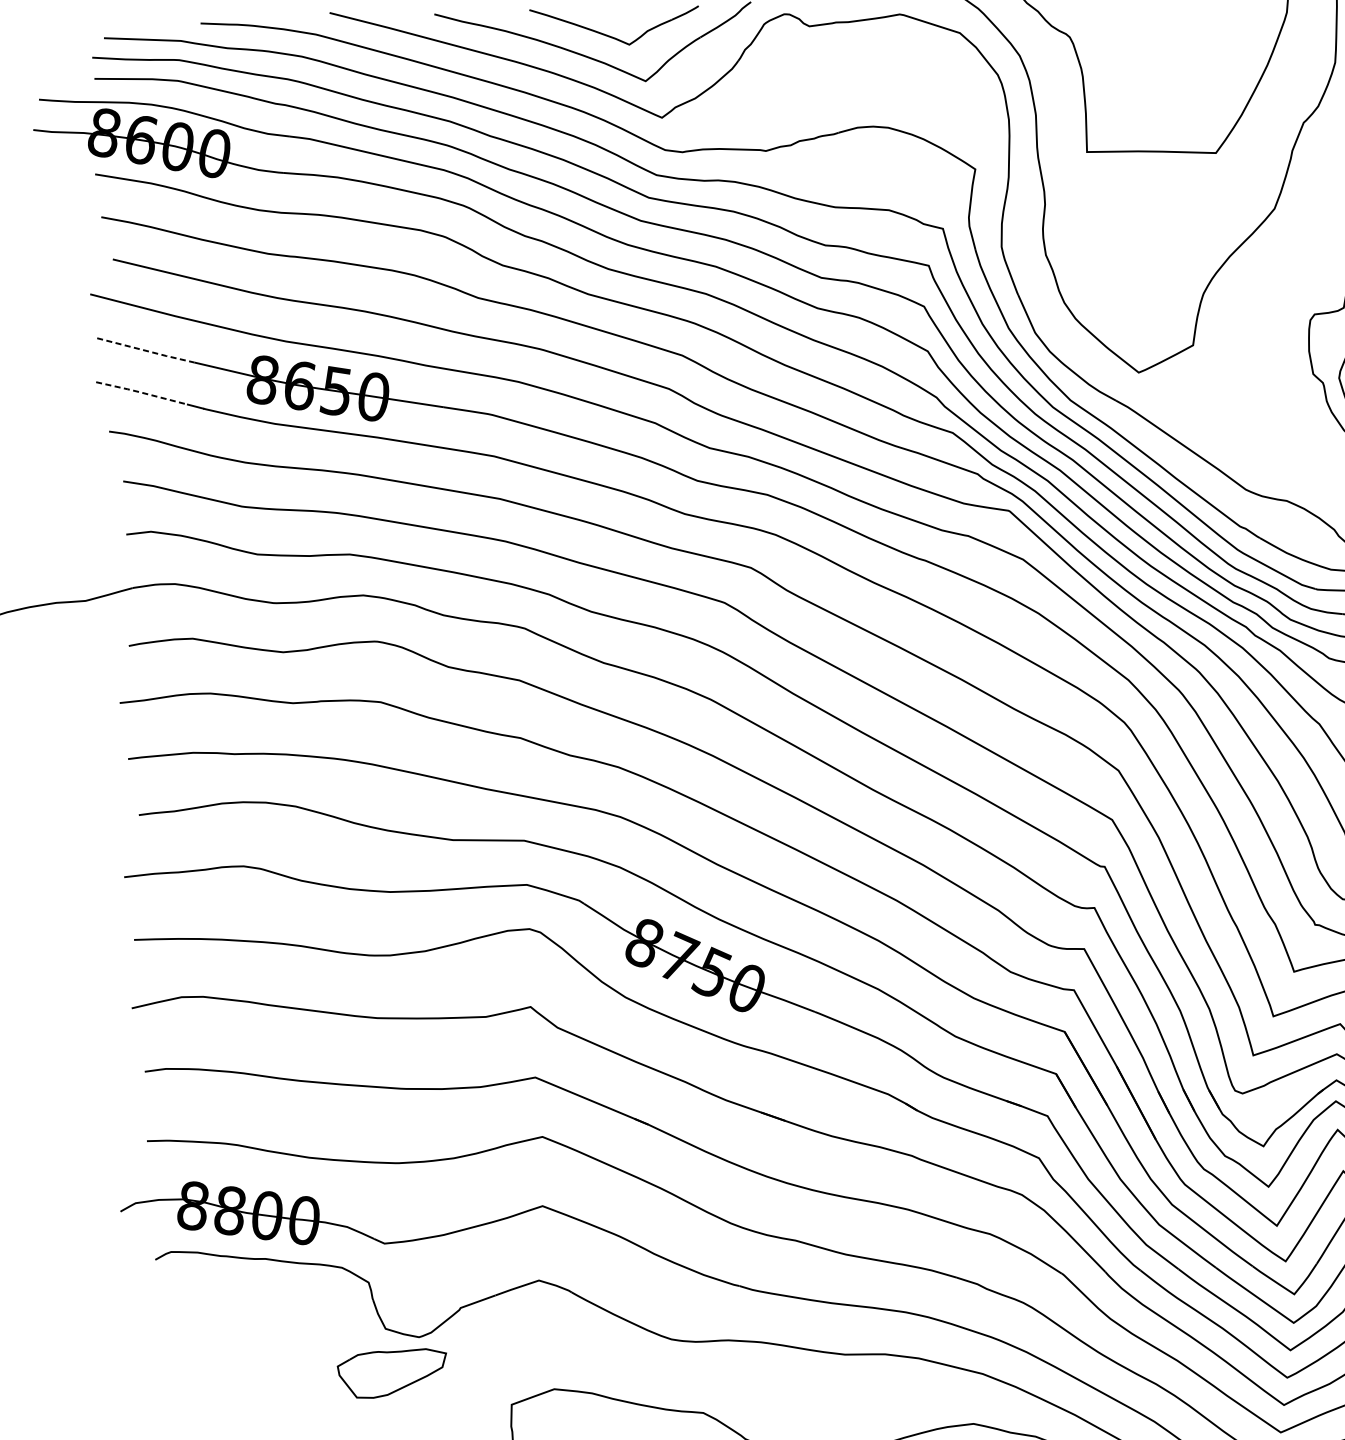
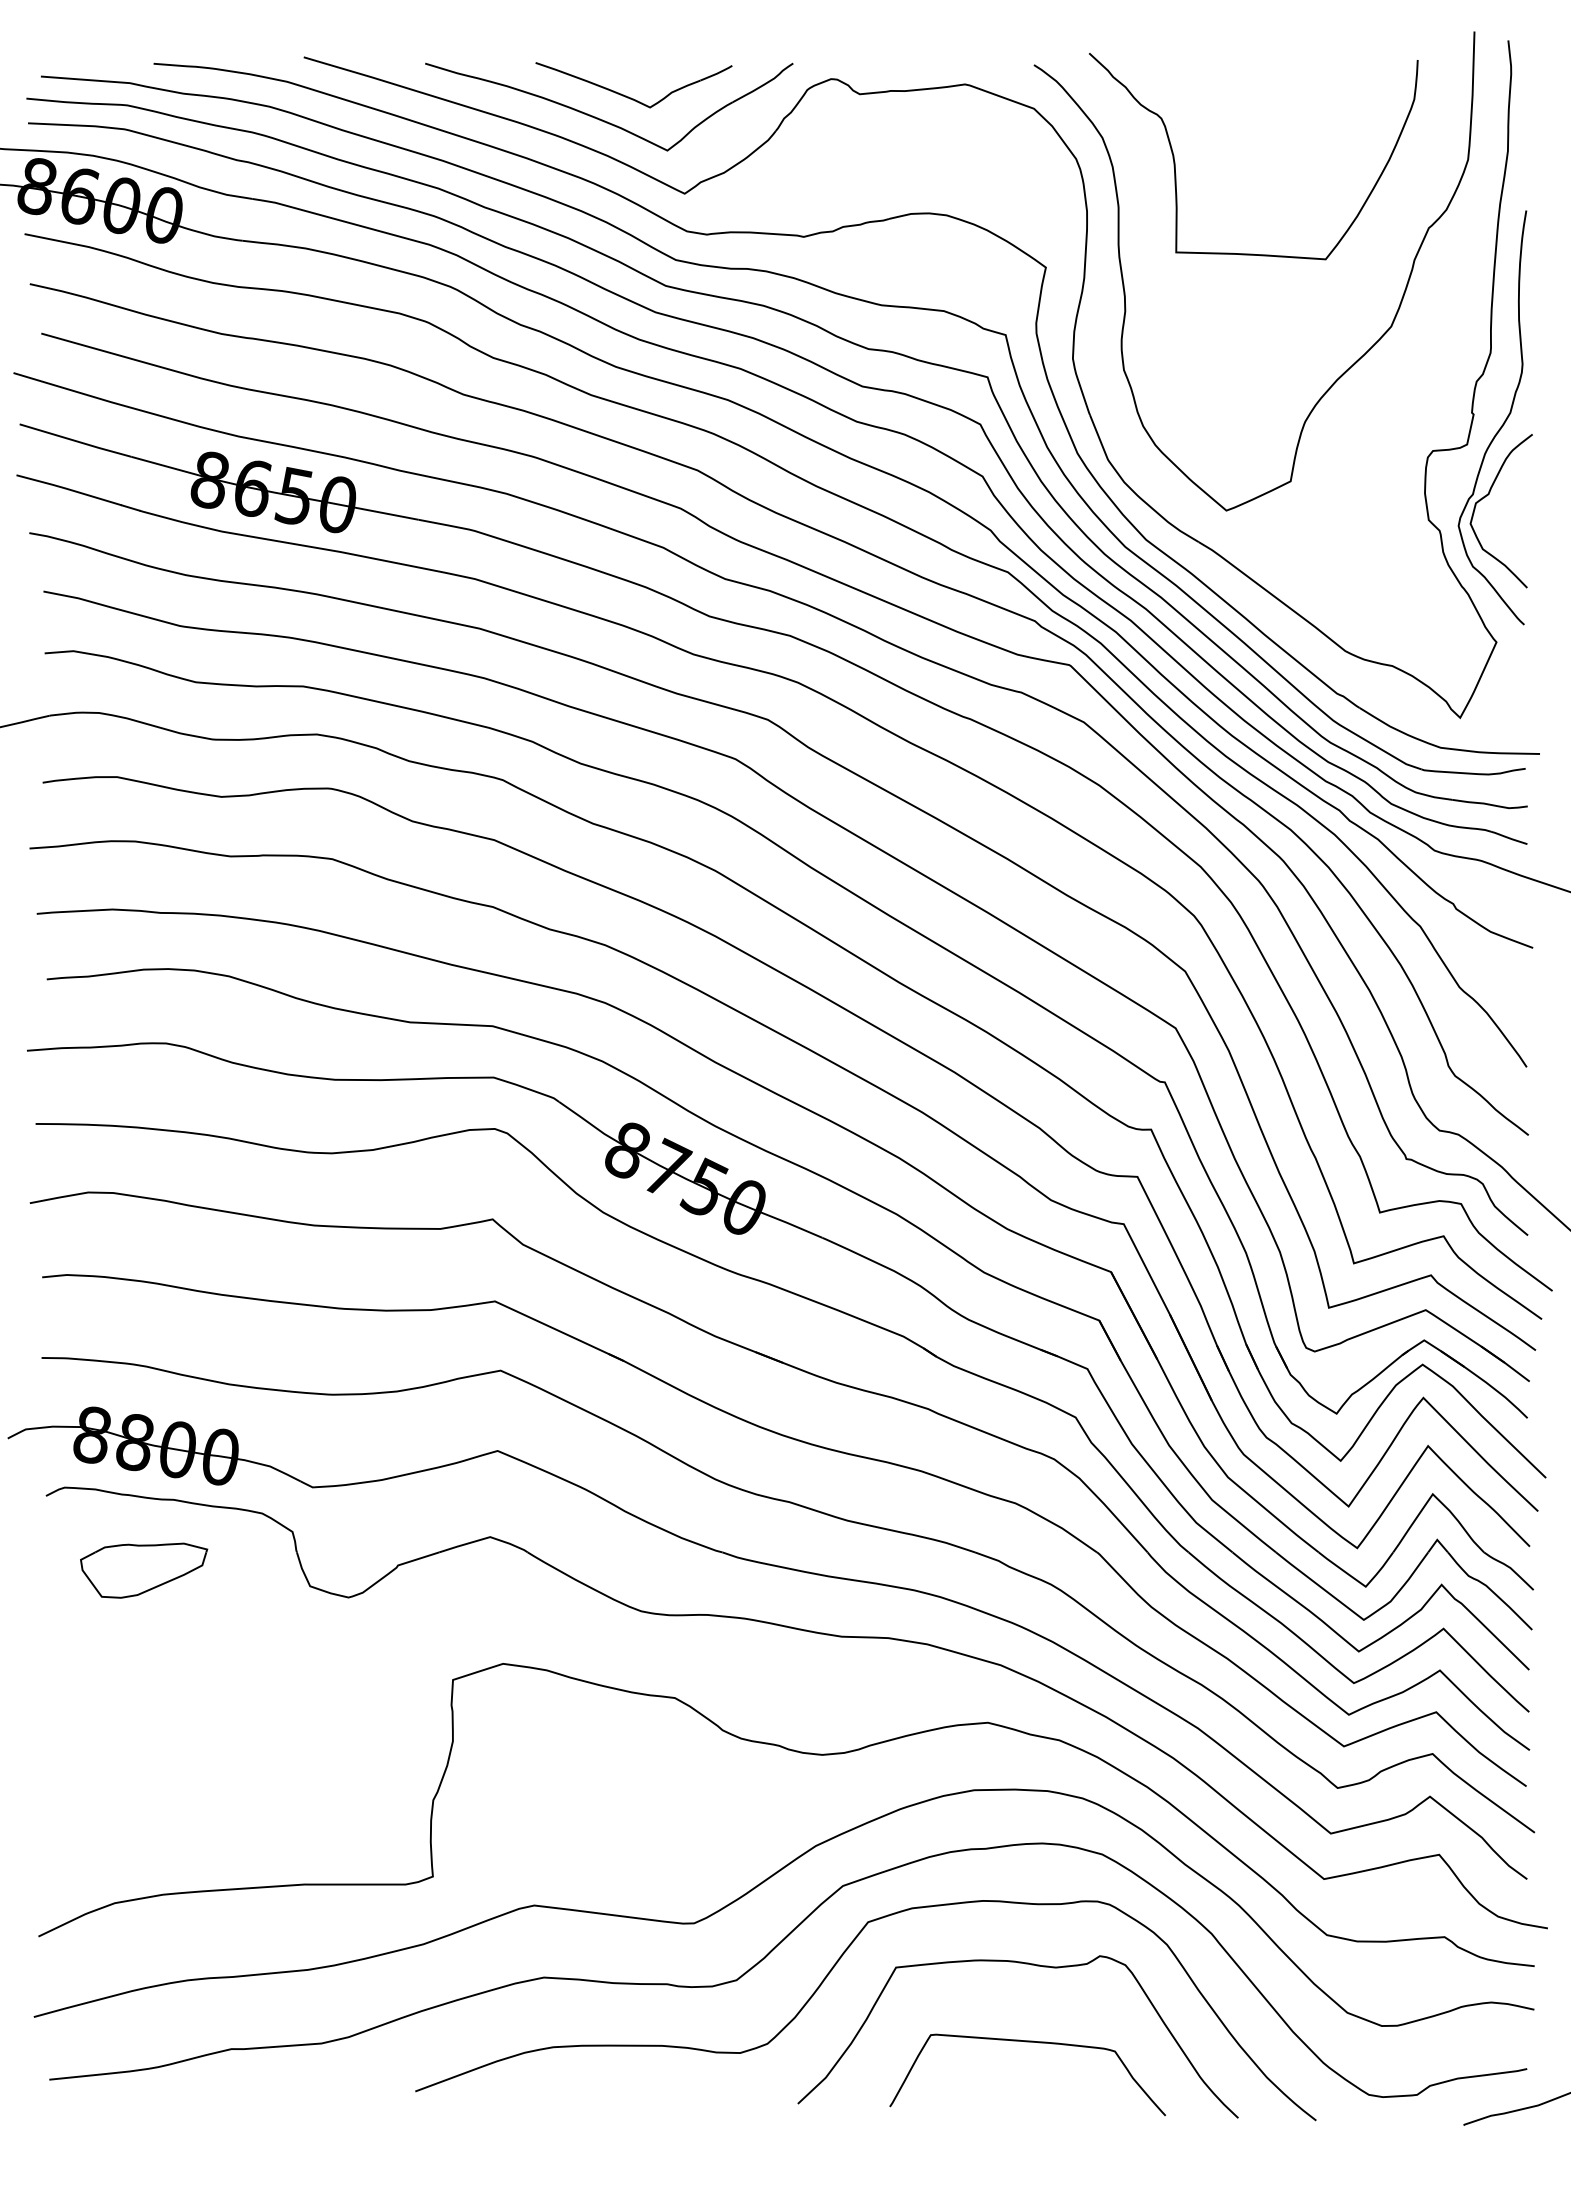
line: (146, 351) -> (76, 441), dashed -> solid
line: (142, 392) -> (69, 489), dashed -> solid
part: (392, 1373) -> (144, 1570), moved

